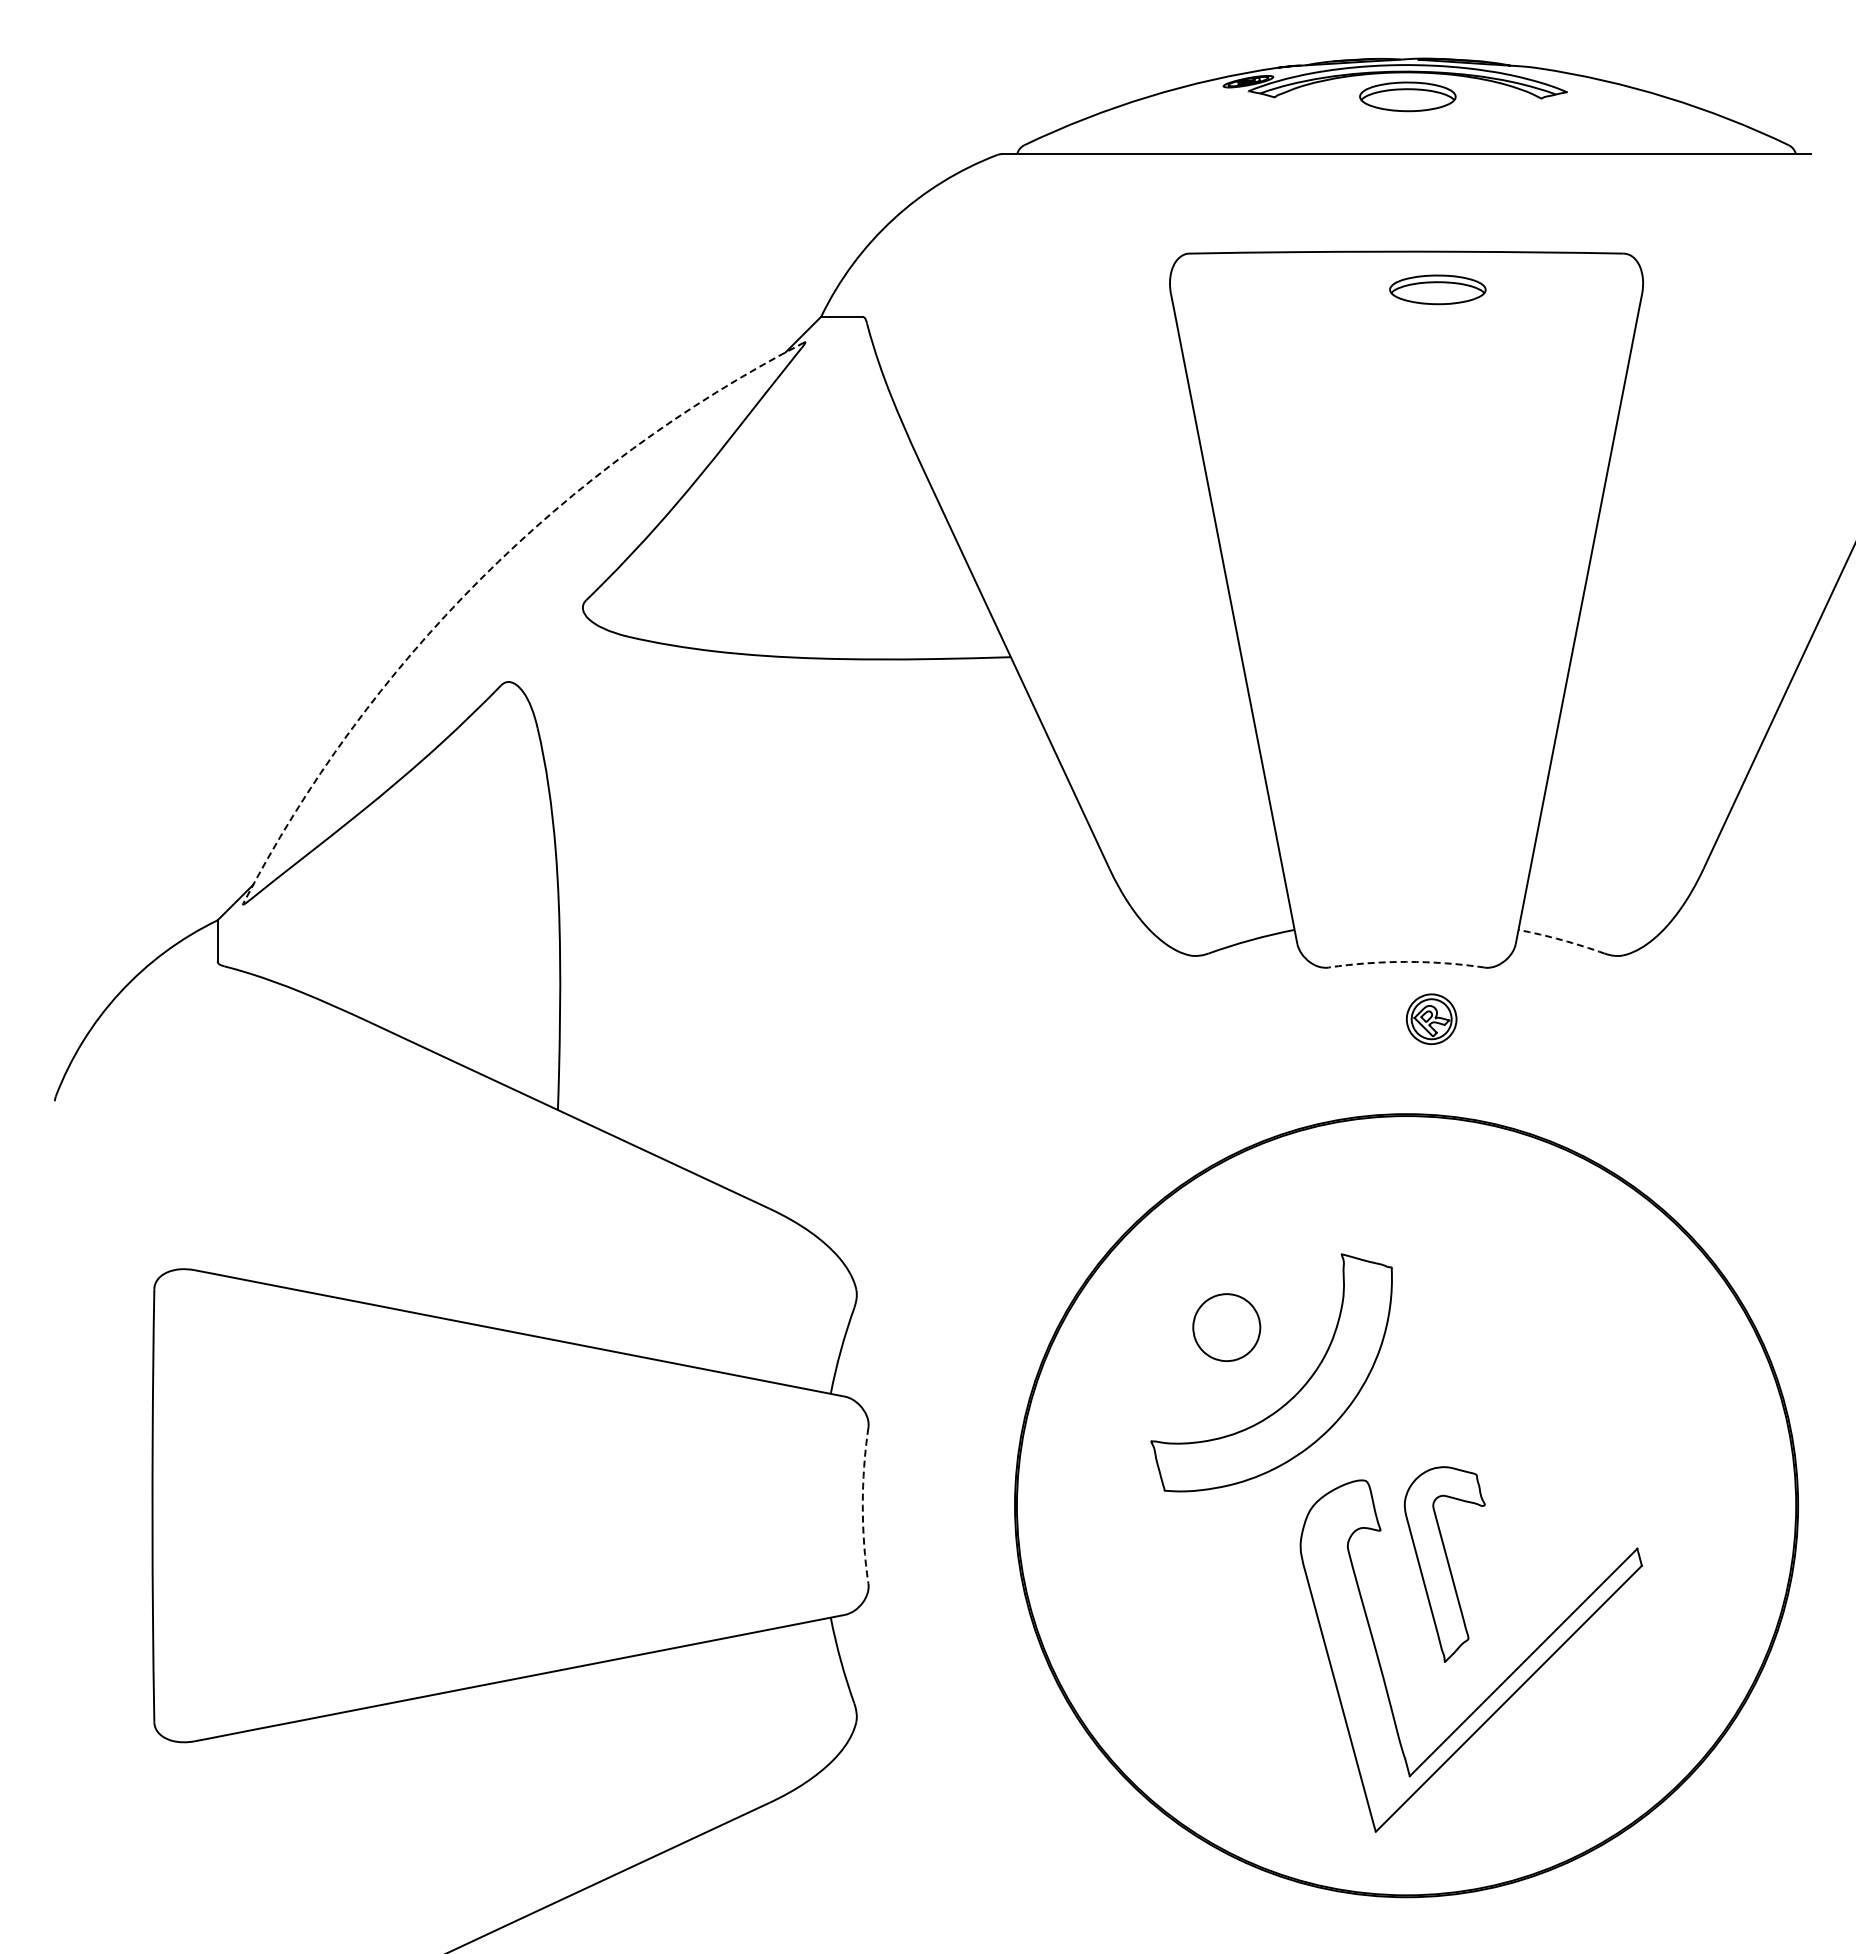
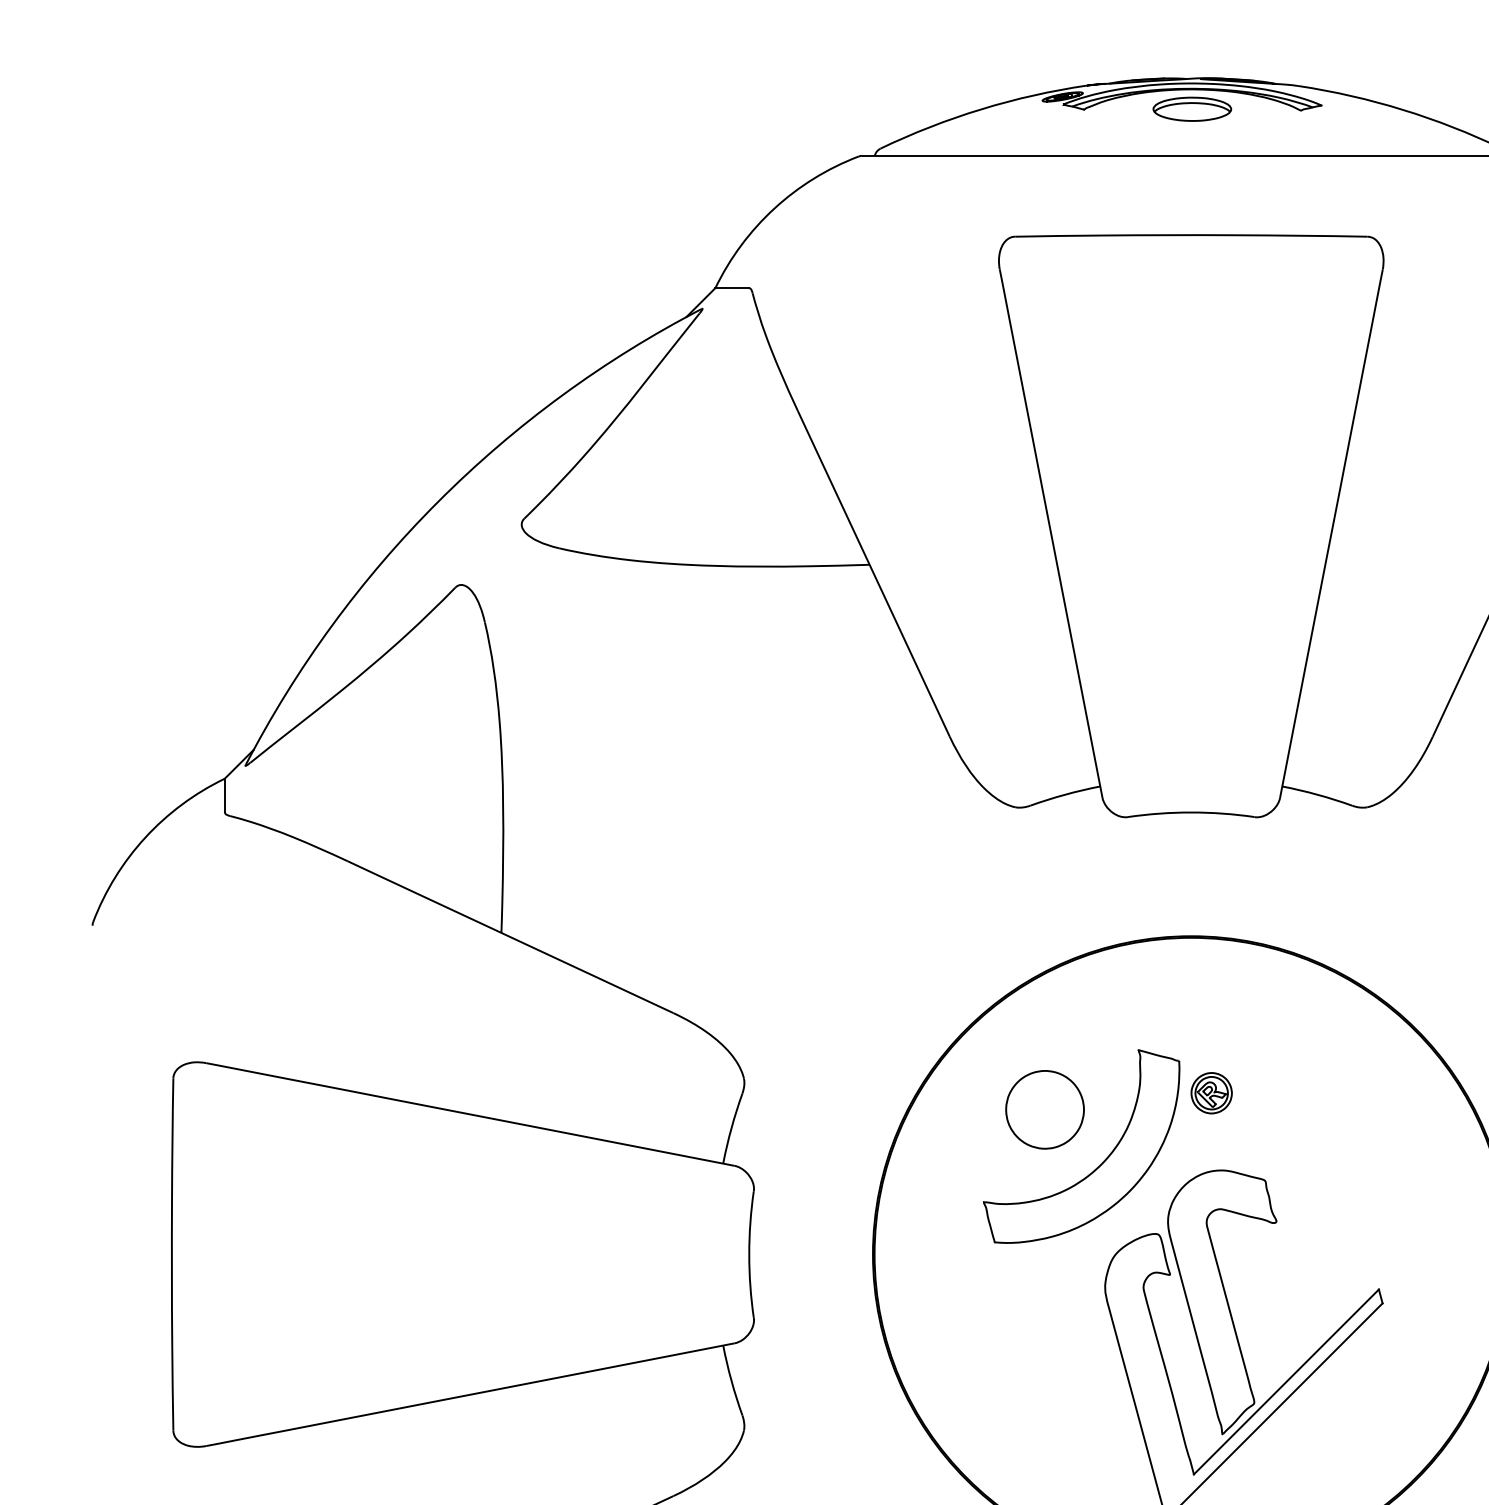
part: (1437, 289) -> (1216, 265), removed
arc: (480, 579) -> (438, 501), dashed -> solid
arc: (1561, 940) -> (1317, 795), dashed -> solid
arc: (1406, 961) -> (1191, 812), dashed -> solid
part: (1431, 1019) -> (1211, 1093), moved
part: (1226, 1327) -> (1044, 1109), size x1.43
arc: (862, 1505) -> (749, 1254), dashed -> solid
part: (1444, 1564) -> (1222, 1302), size x1.67

